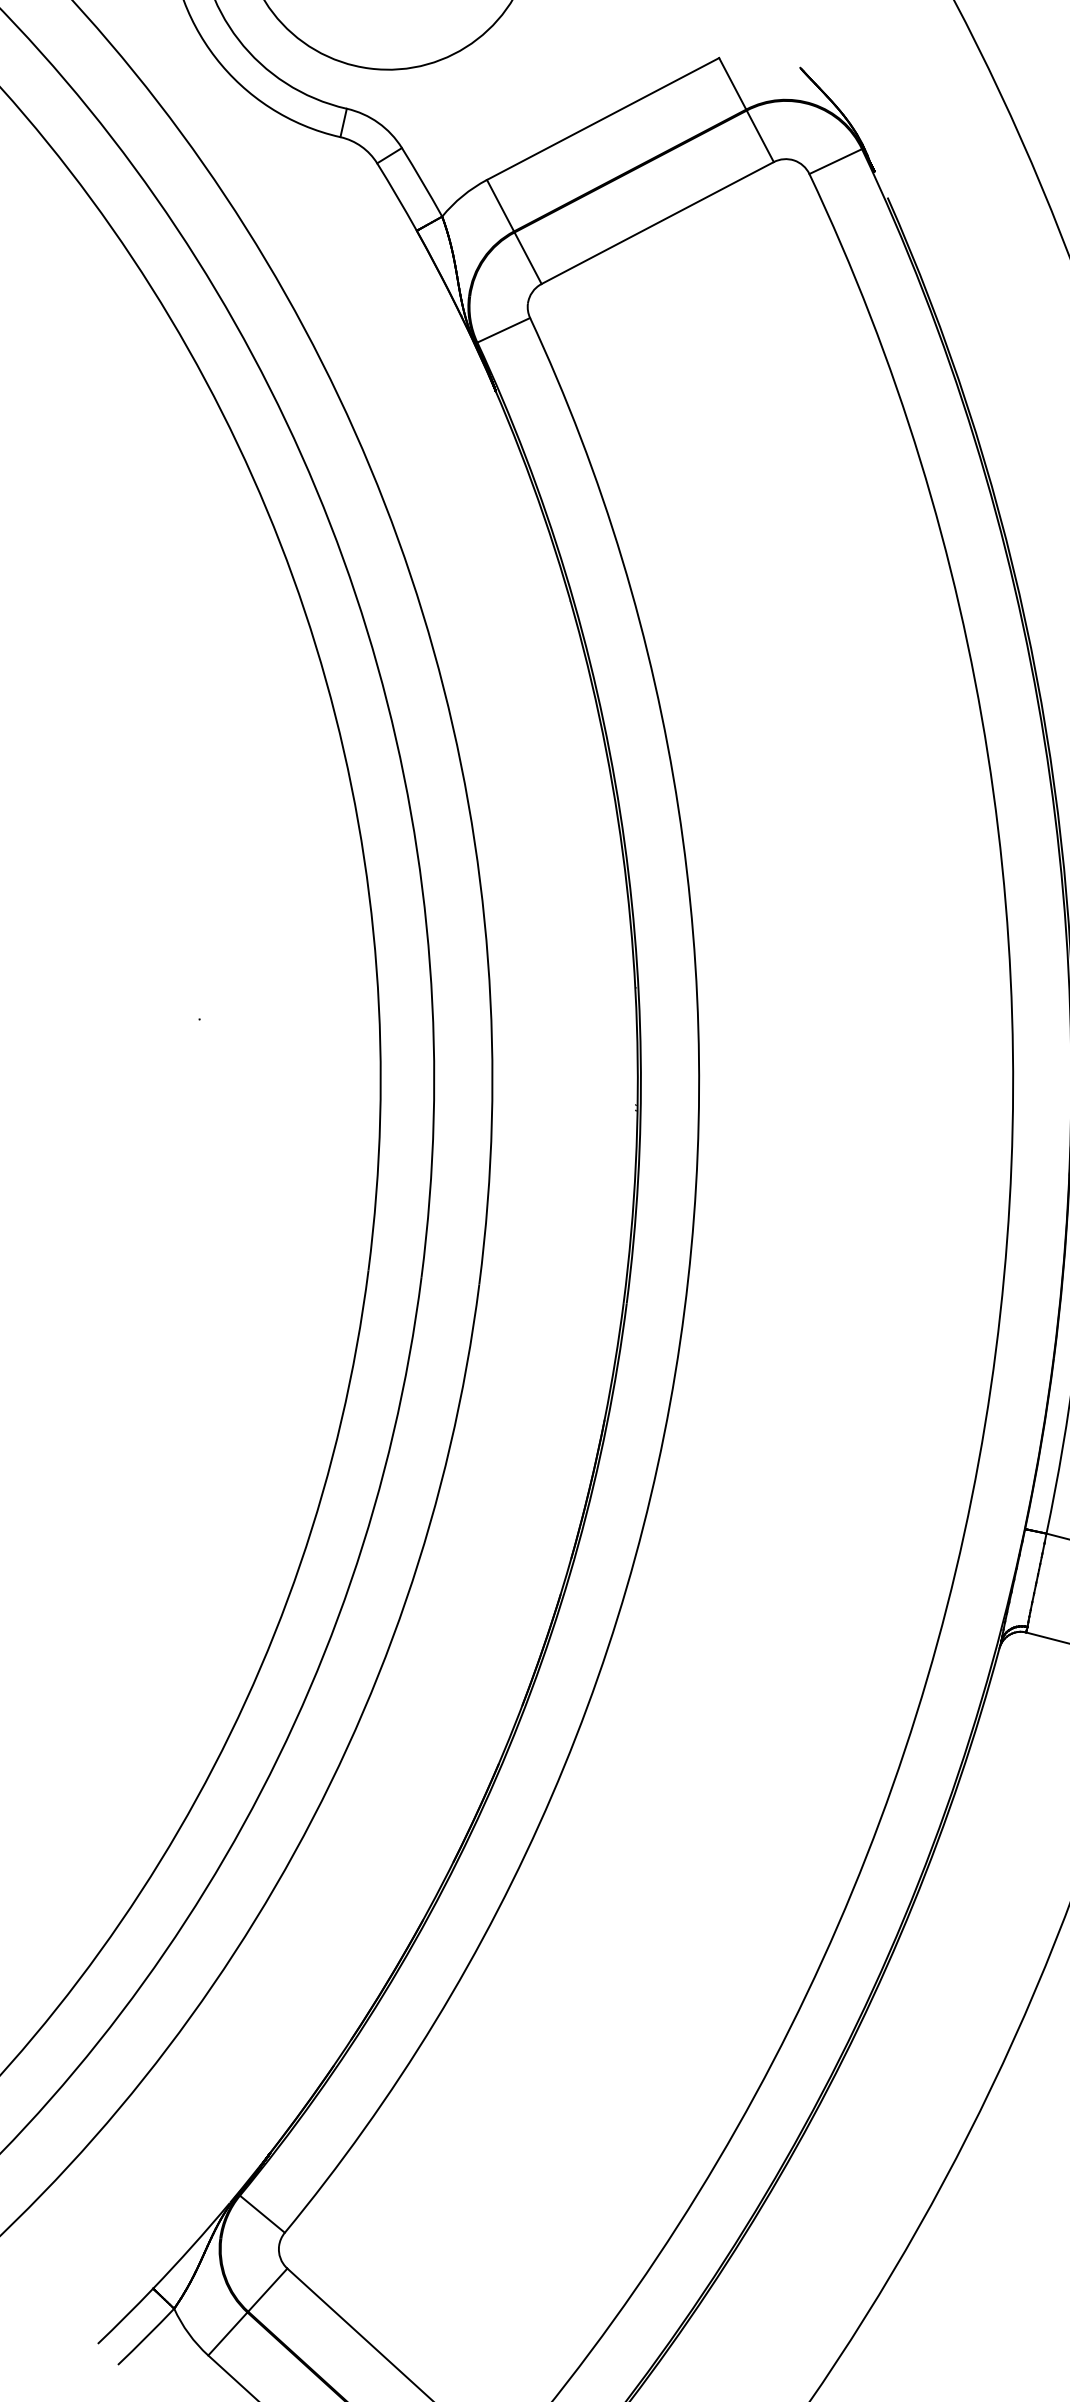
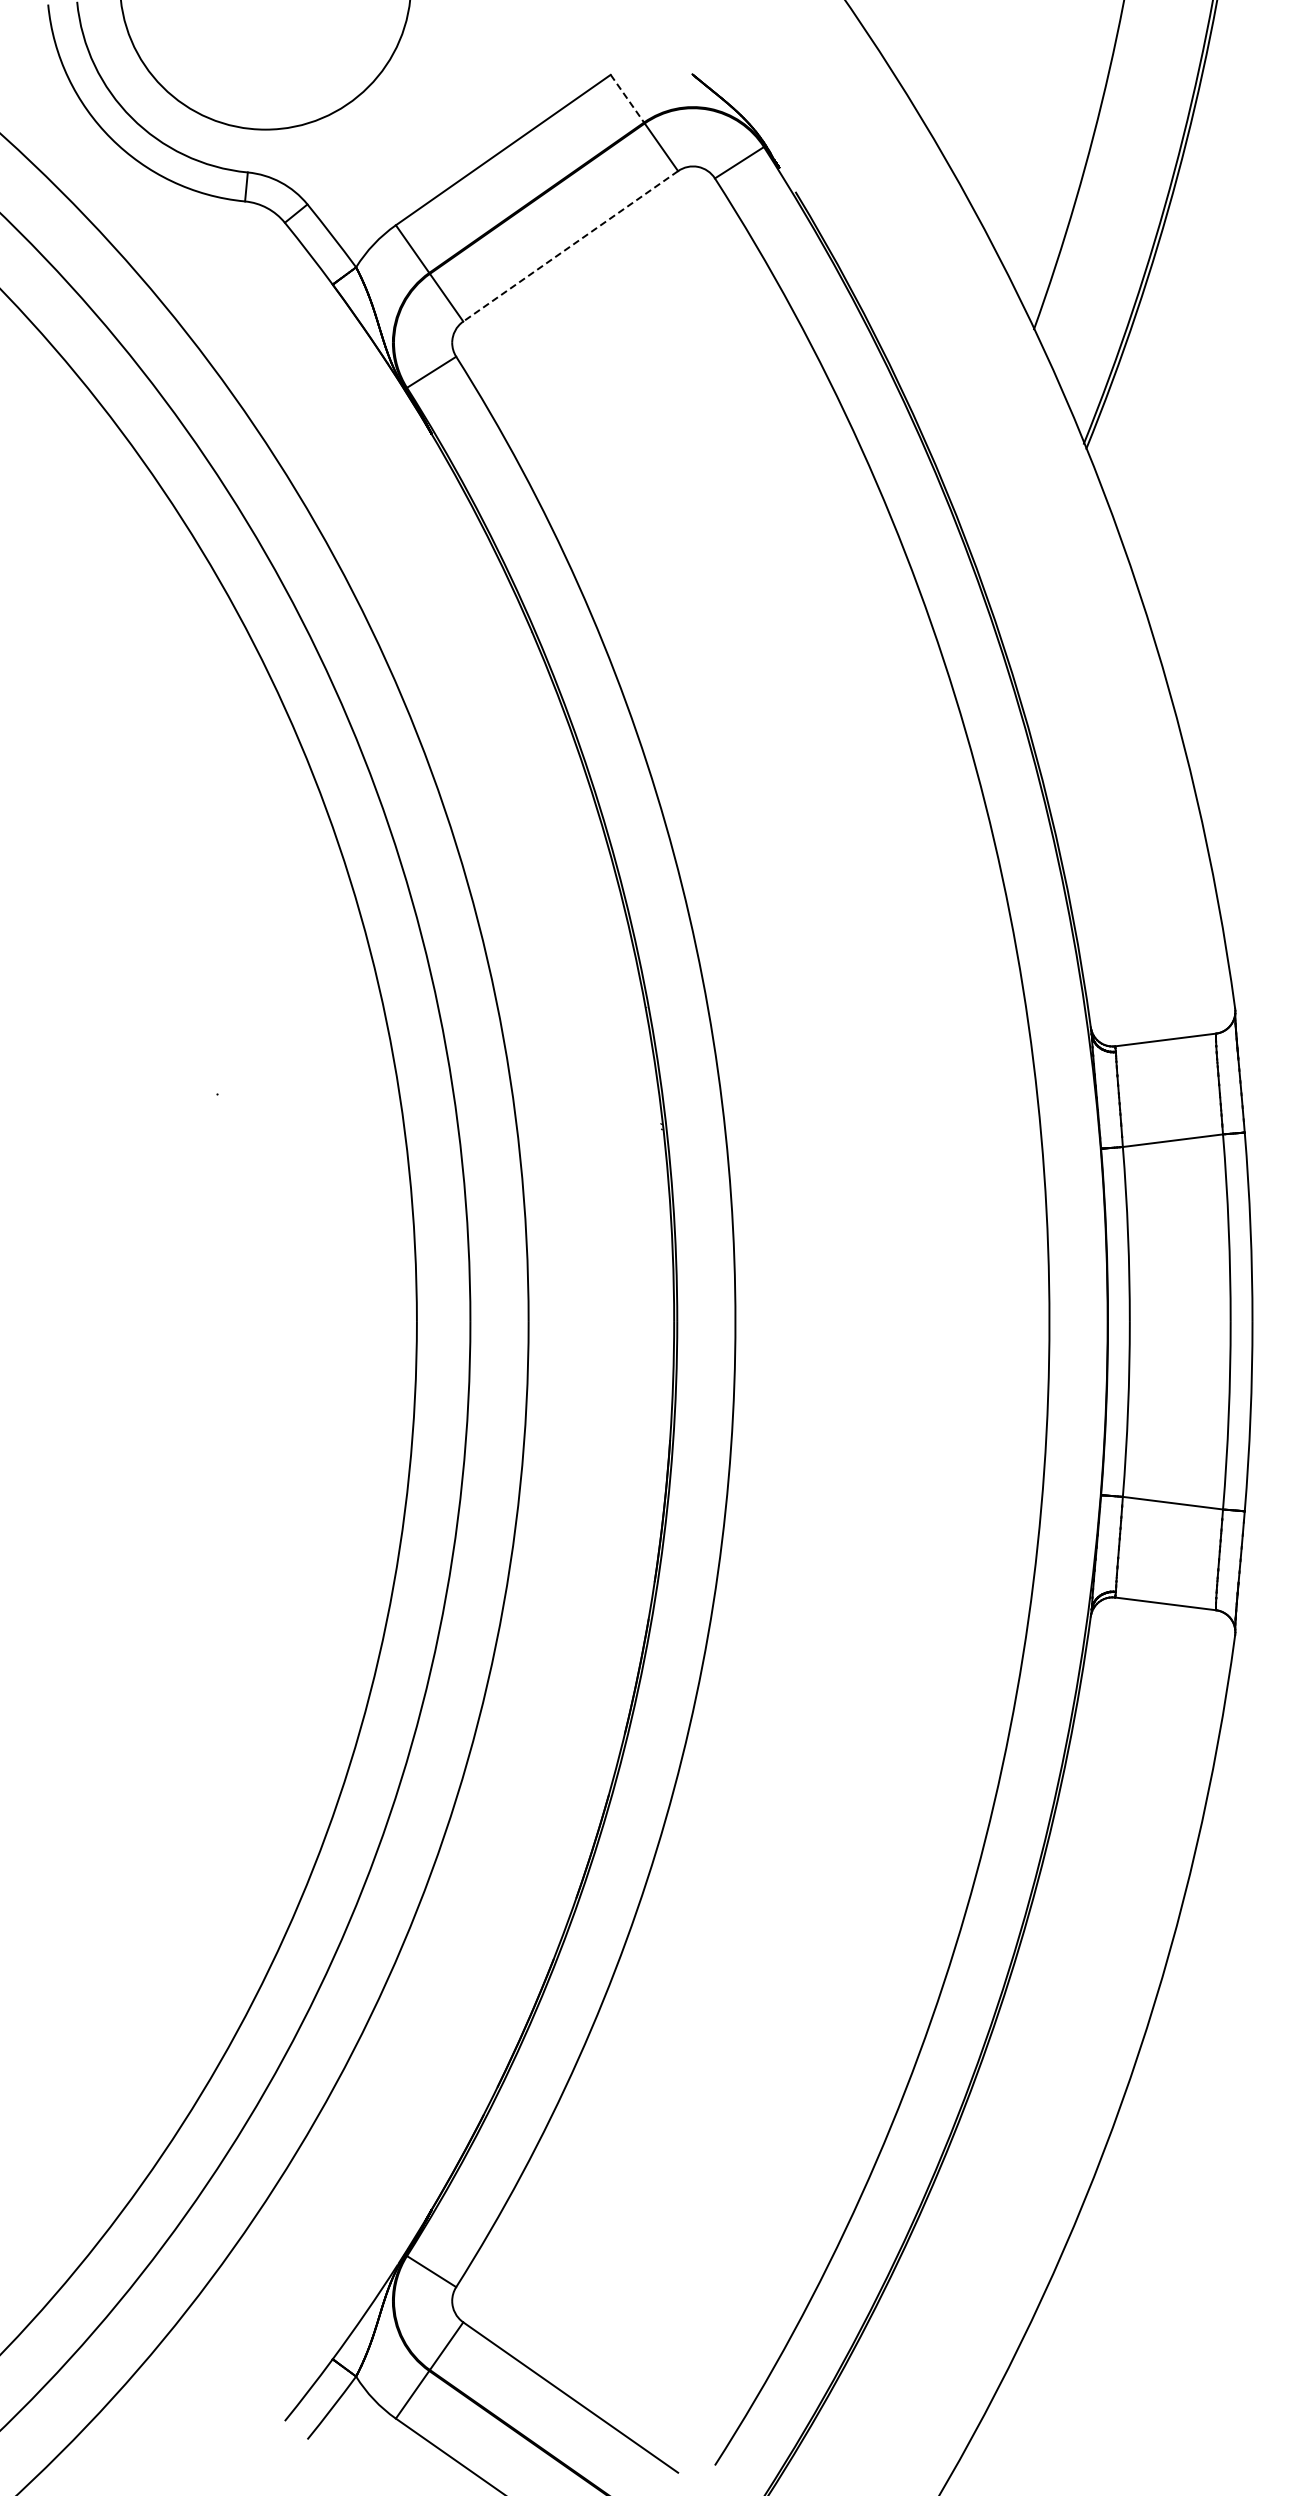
line: (732, 84) -> (627, 99), solid -> dashed
line: (657, 223) -> (570, 246), solid -> dashed

